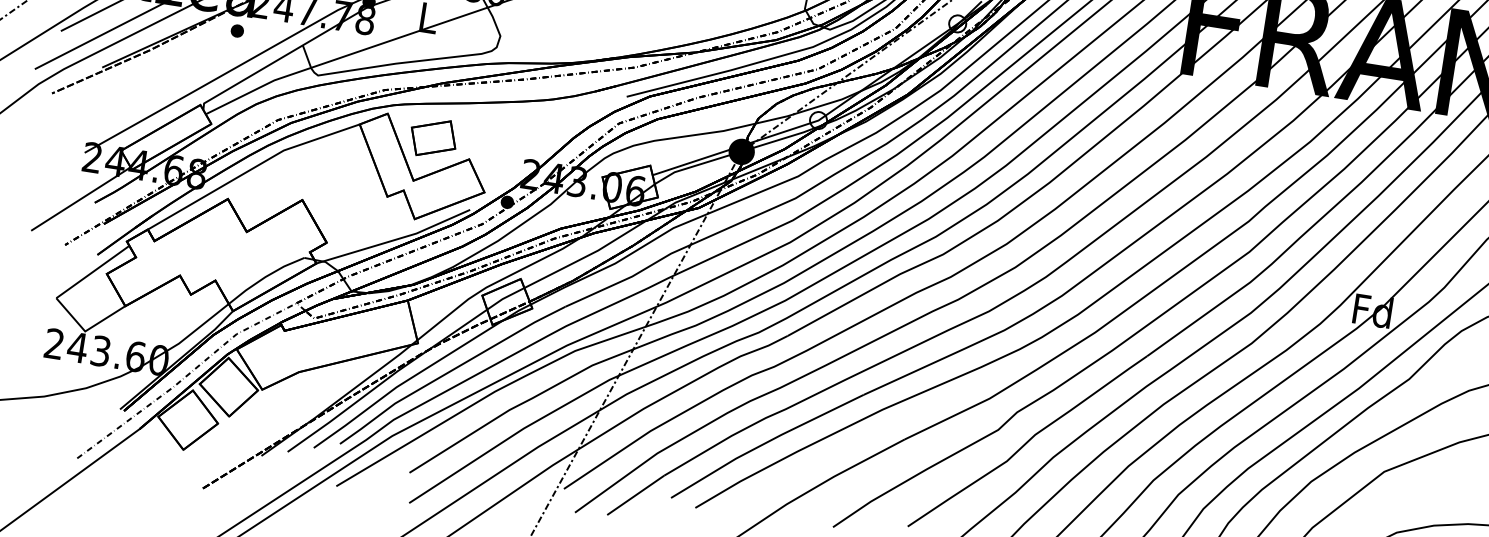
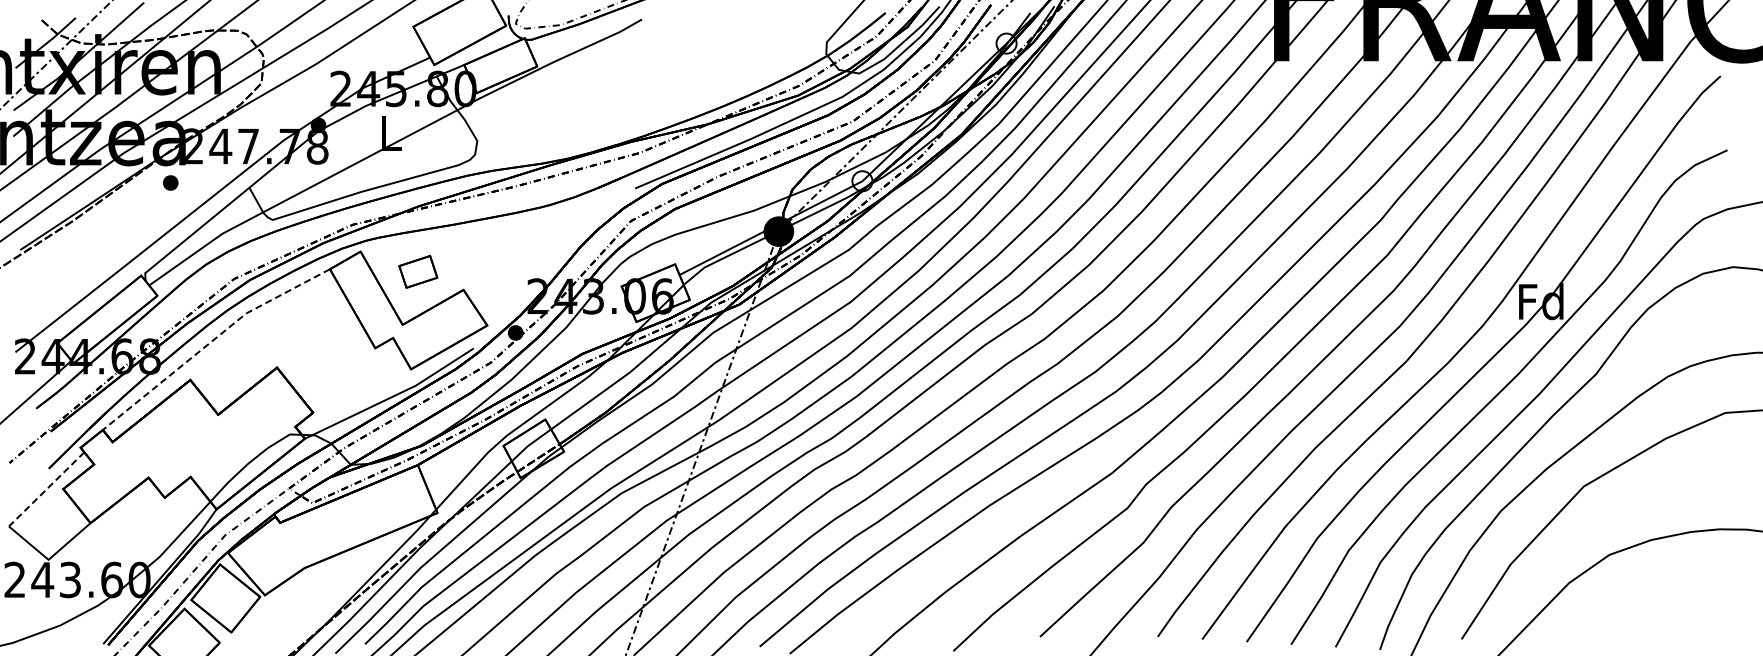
part: (433, 137) -> (418, 271), size x0.7
line: (250, 169) -> (211, 341), solid -> dashed
line: (92, 272) -> (46, 489), solid -> dashed

